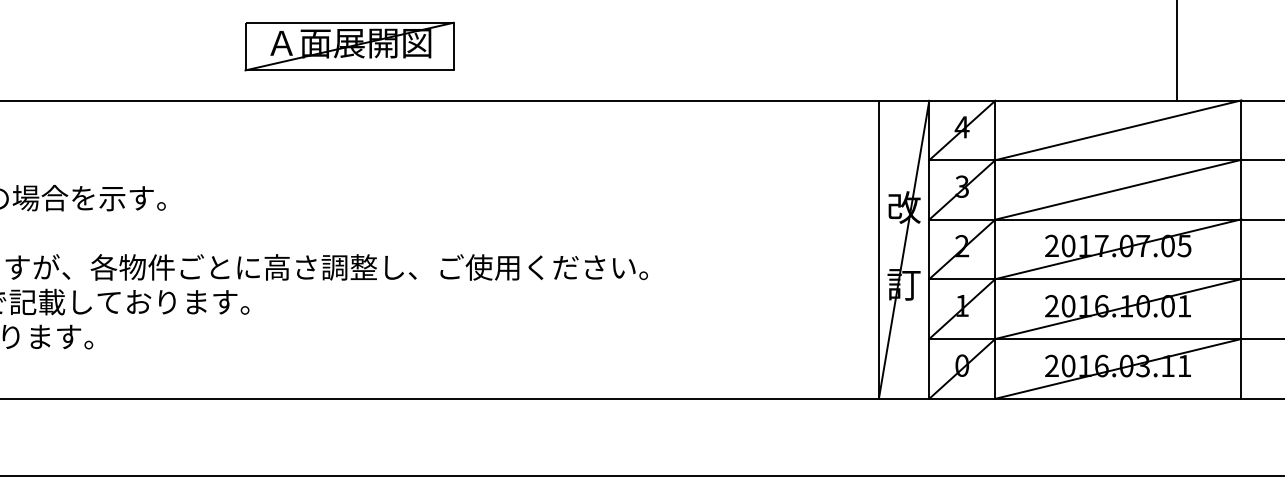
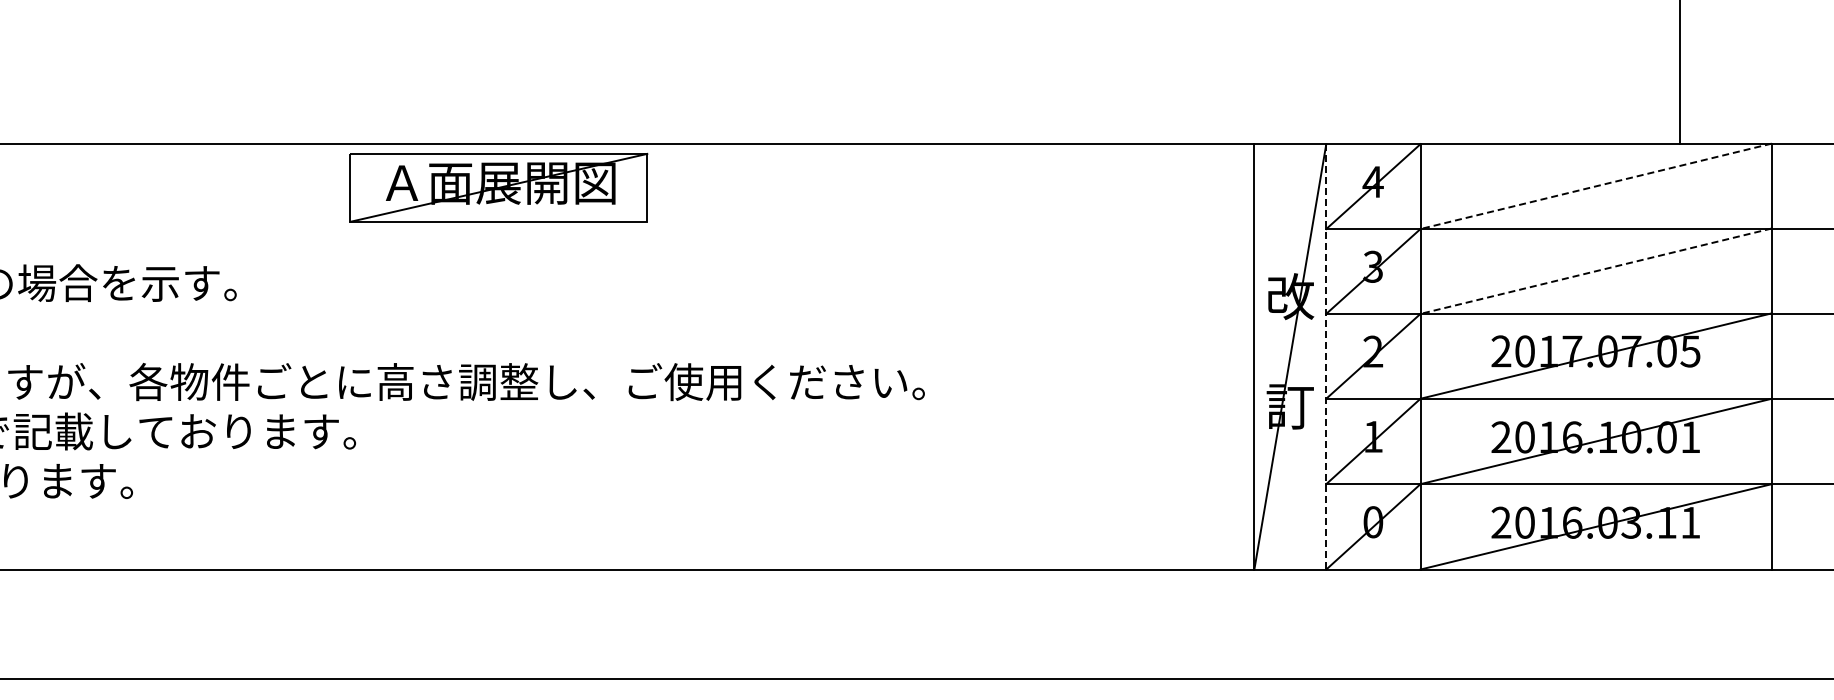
part: (349, 46) -> (498, 187), moved
line: (1118, 130) -> (1596, 186), solid -> dashed
line: (1118, 189) -> (1596, 271), solid -> dashed
line: (929, 249) -> (1326, 356), solid -> dashed

